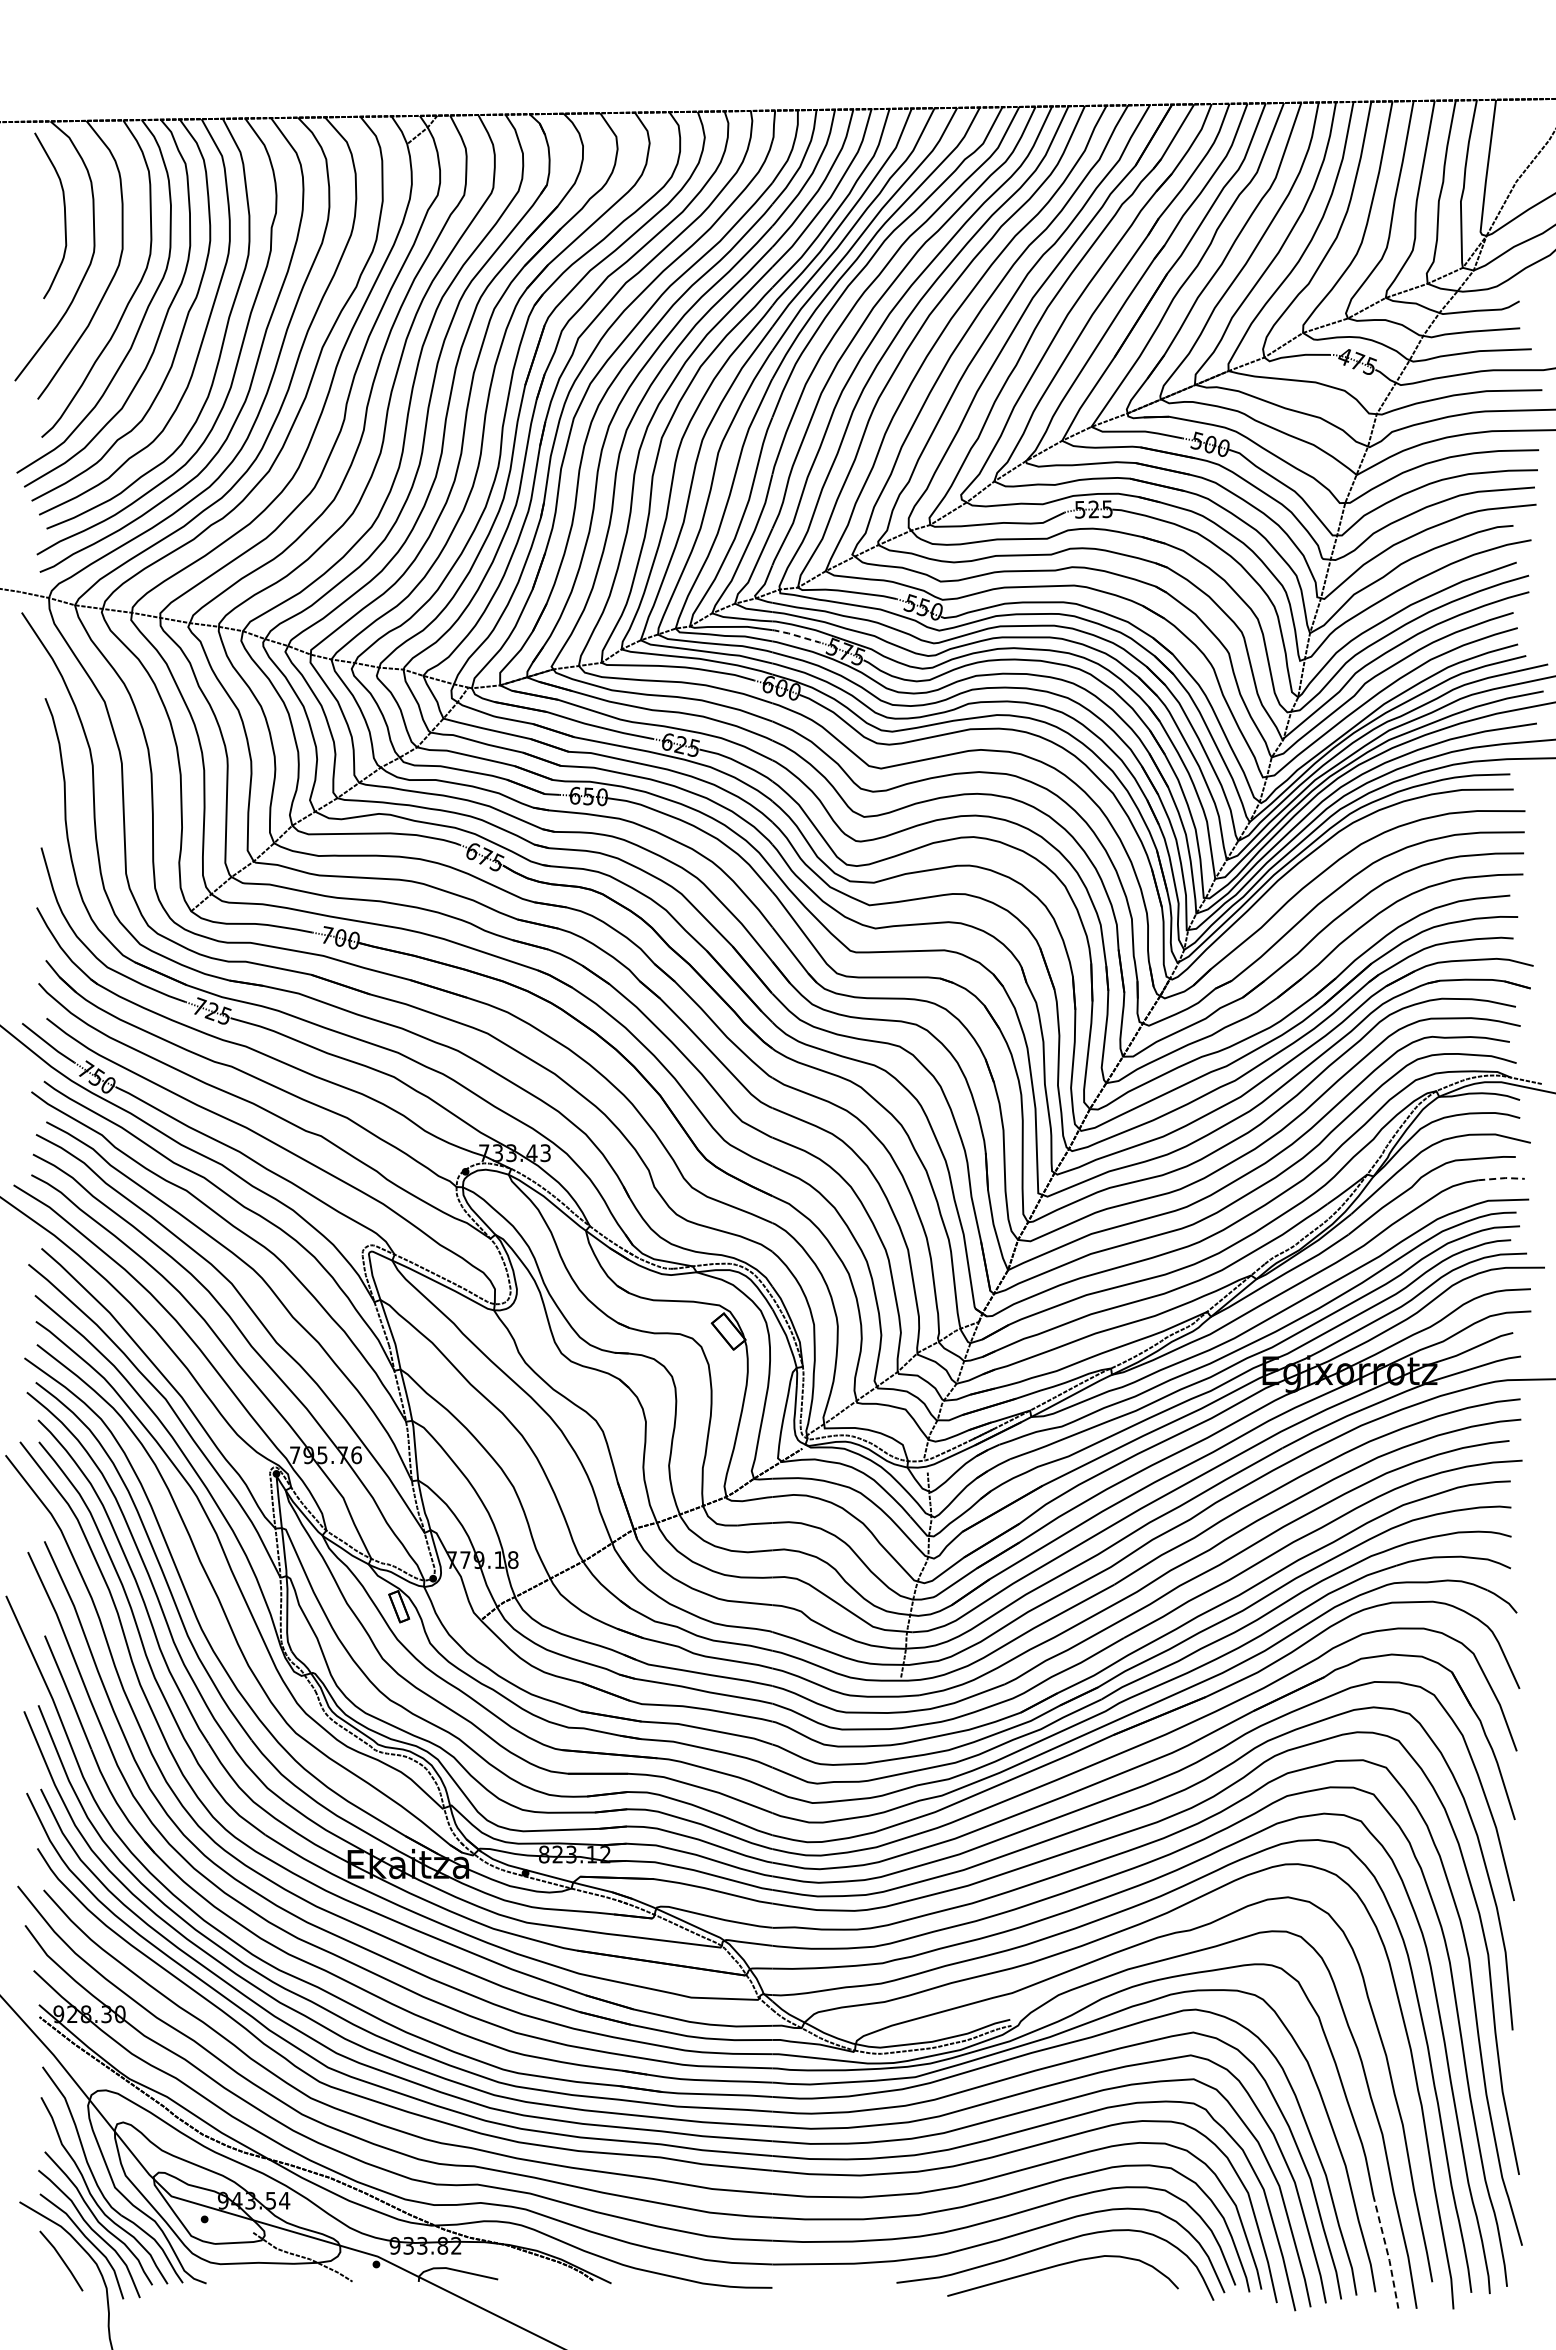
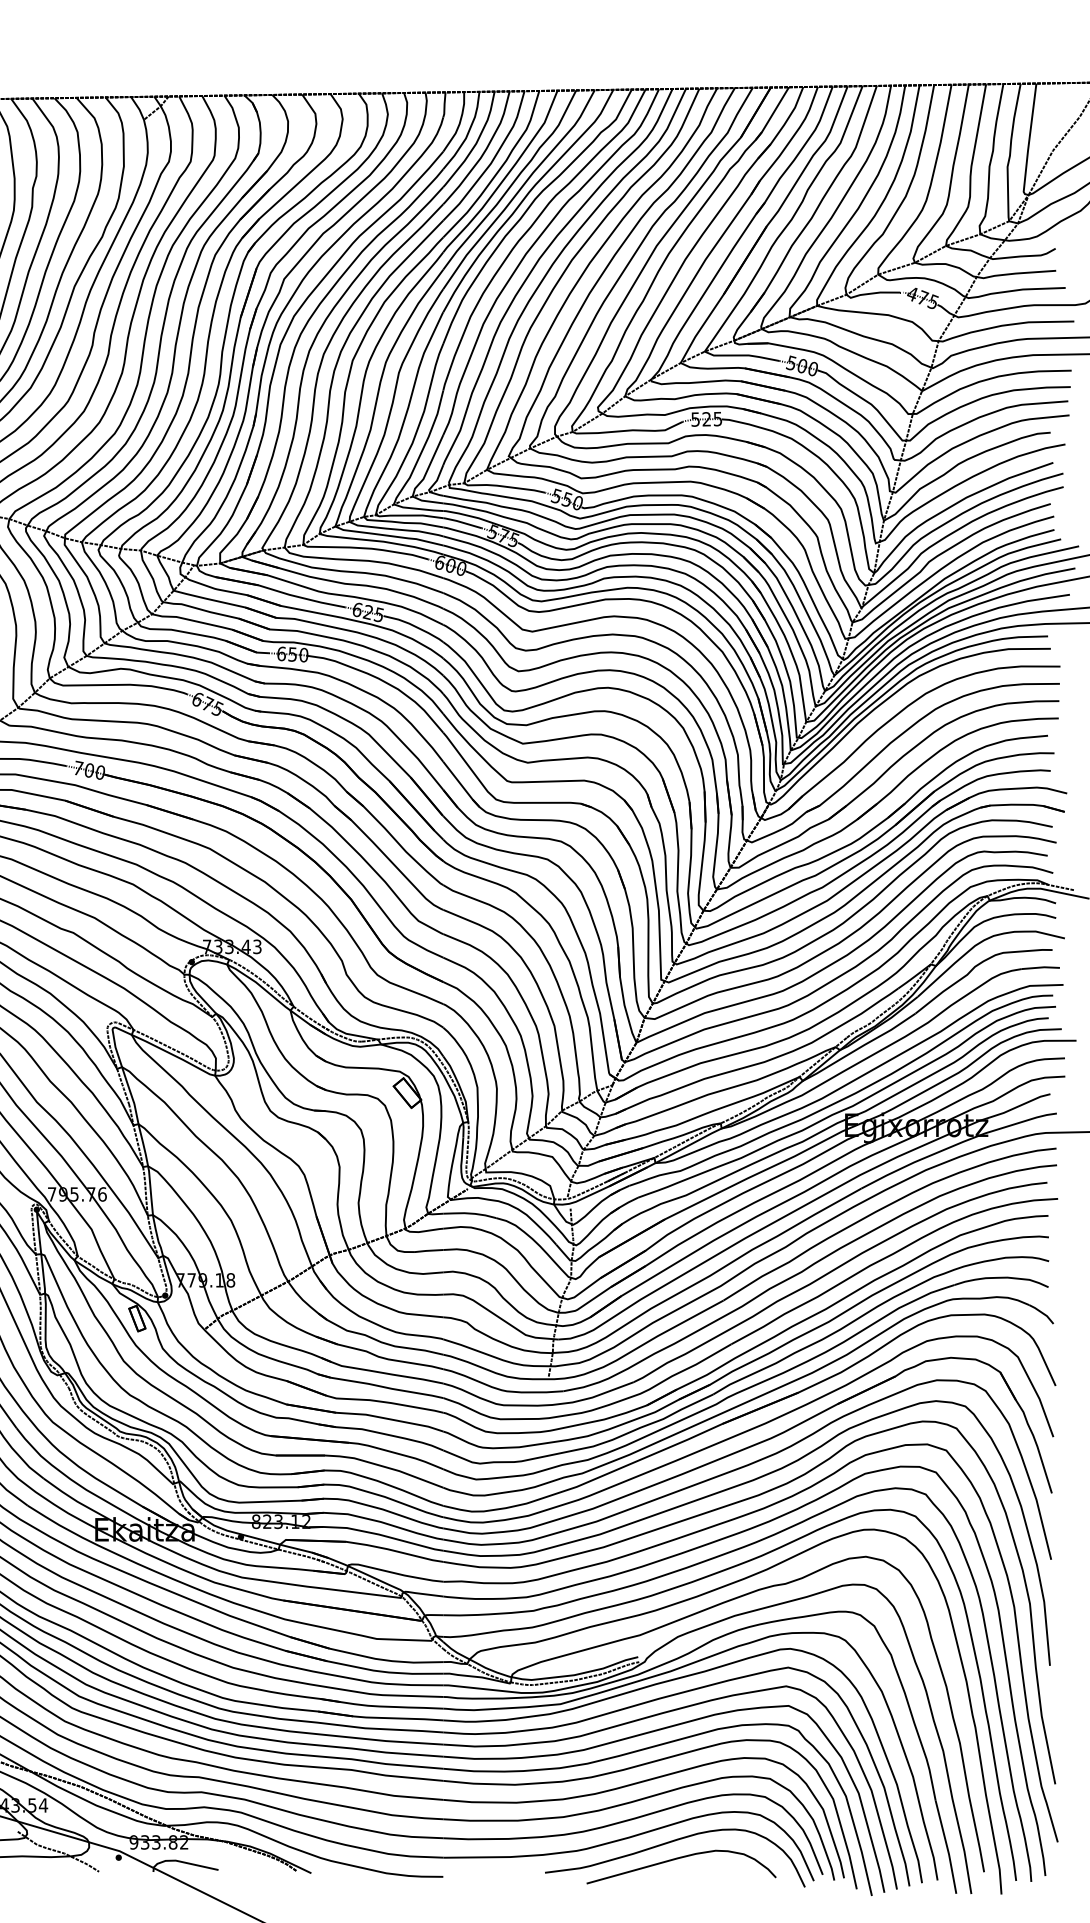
line: (795, 635) -> (462, 522), dashed -> solid
line: (1502, 1178) -> (1041, 967), dashed -> solid
line: (1387, 2252) -> (947, 1847), dashed -> solid

